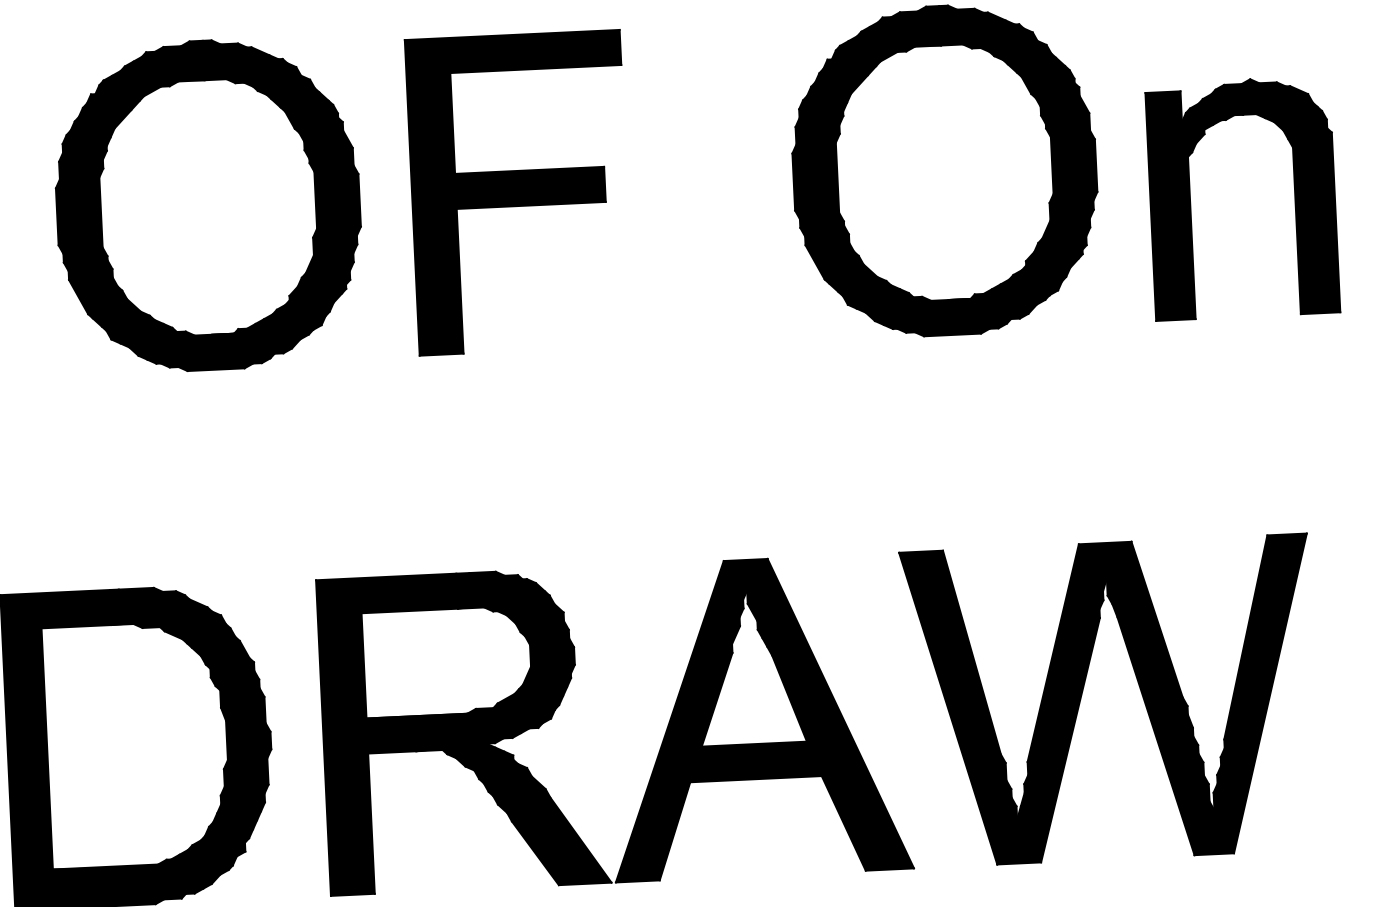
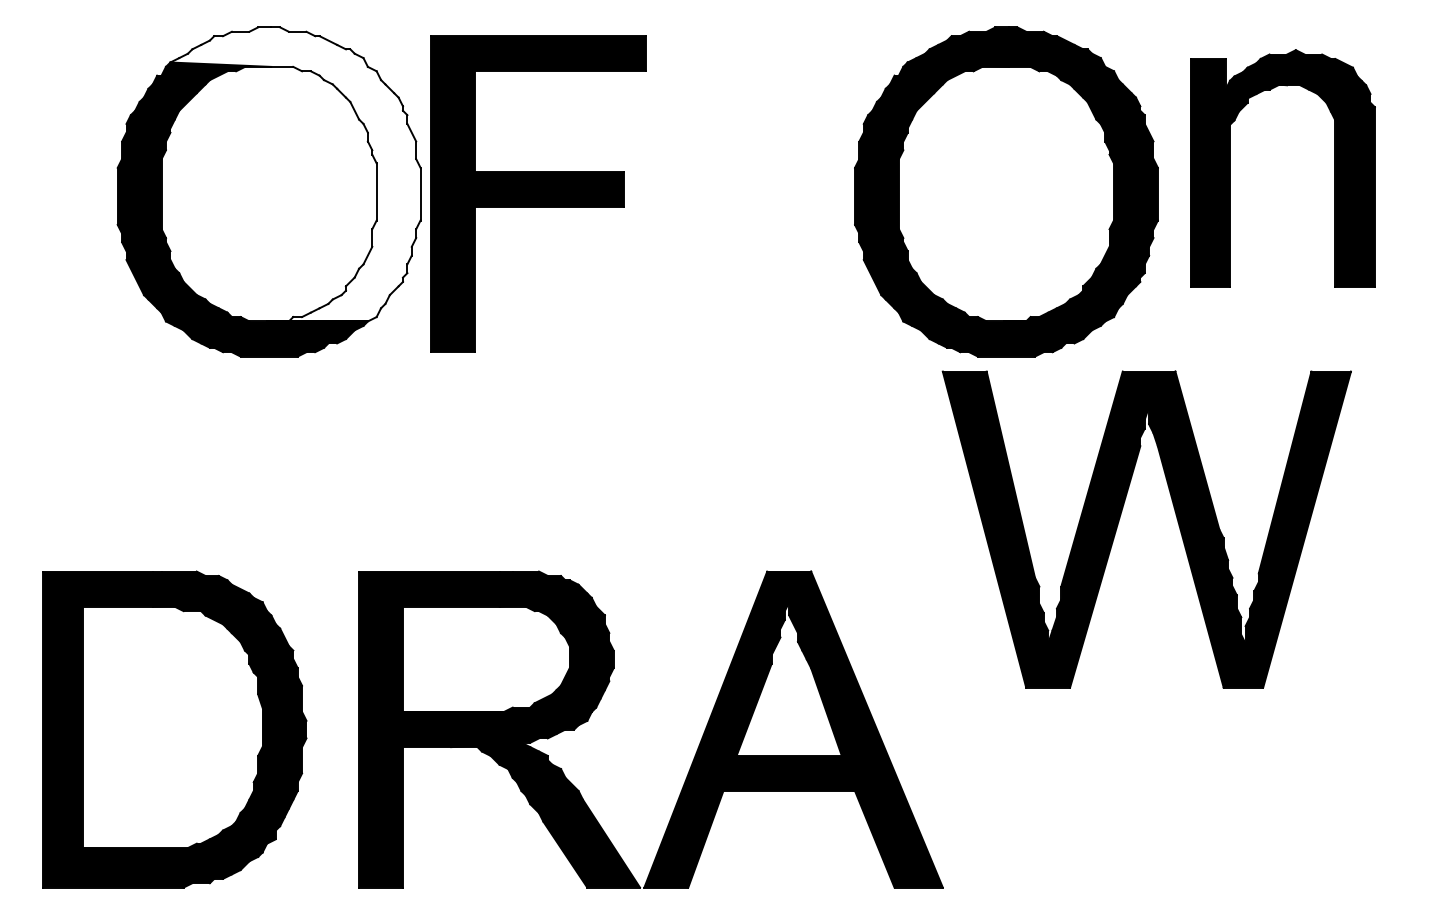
fill: (233, 186) -> (295, 174), removed
part: (519, 192) -> (538, 193), moved
part: (1190, 200) -> (1230, 168), moved
part: (1082, 695) -> (1119, 522), moved

